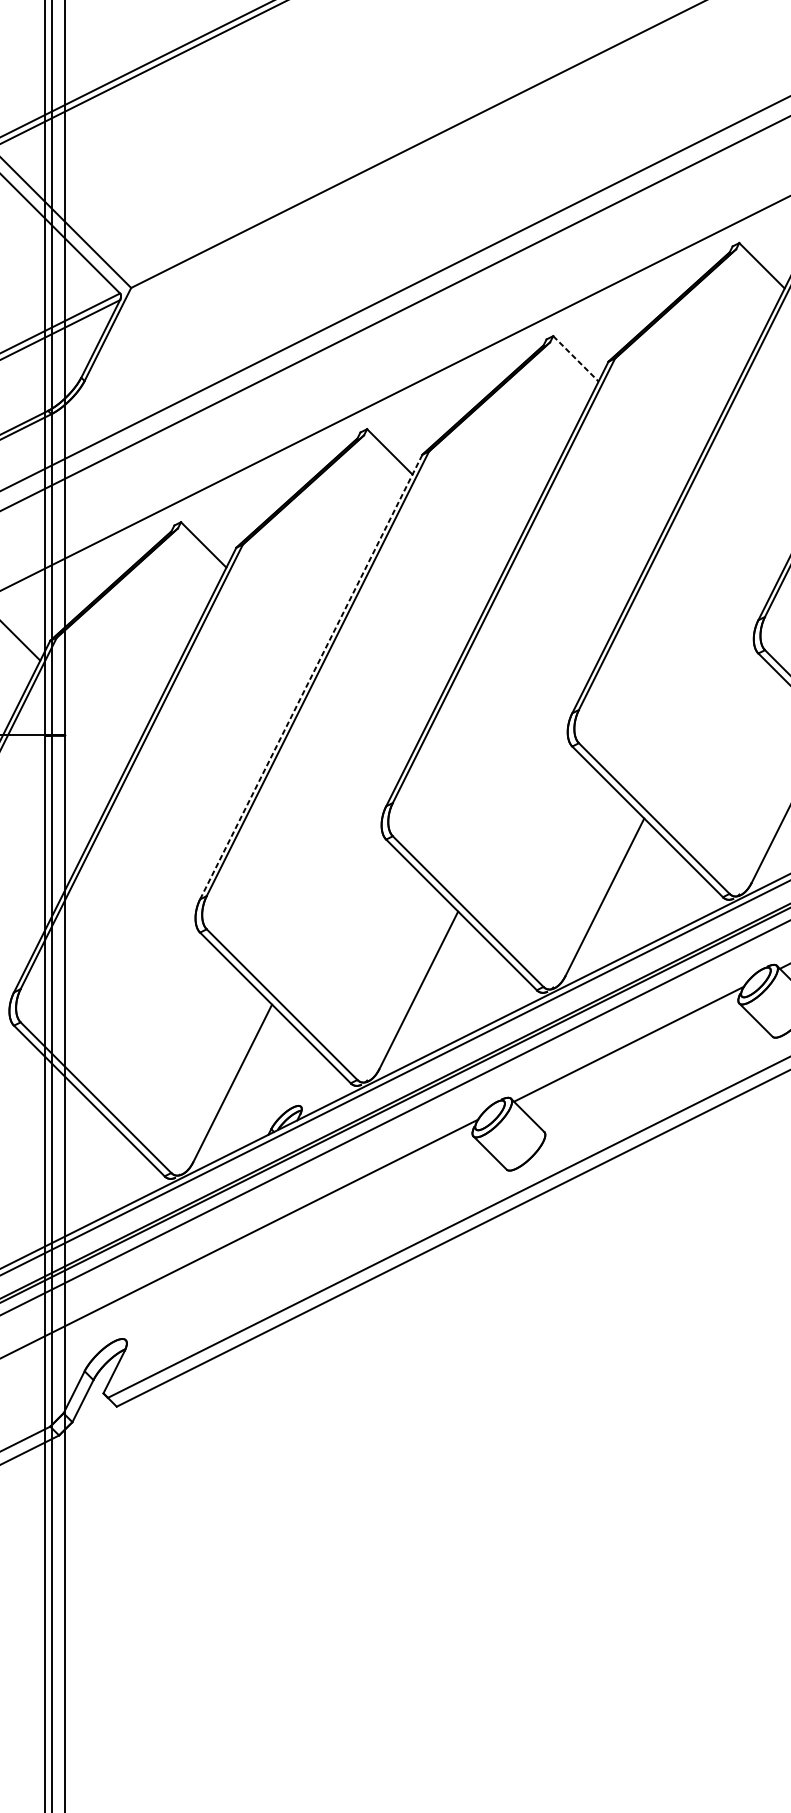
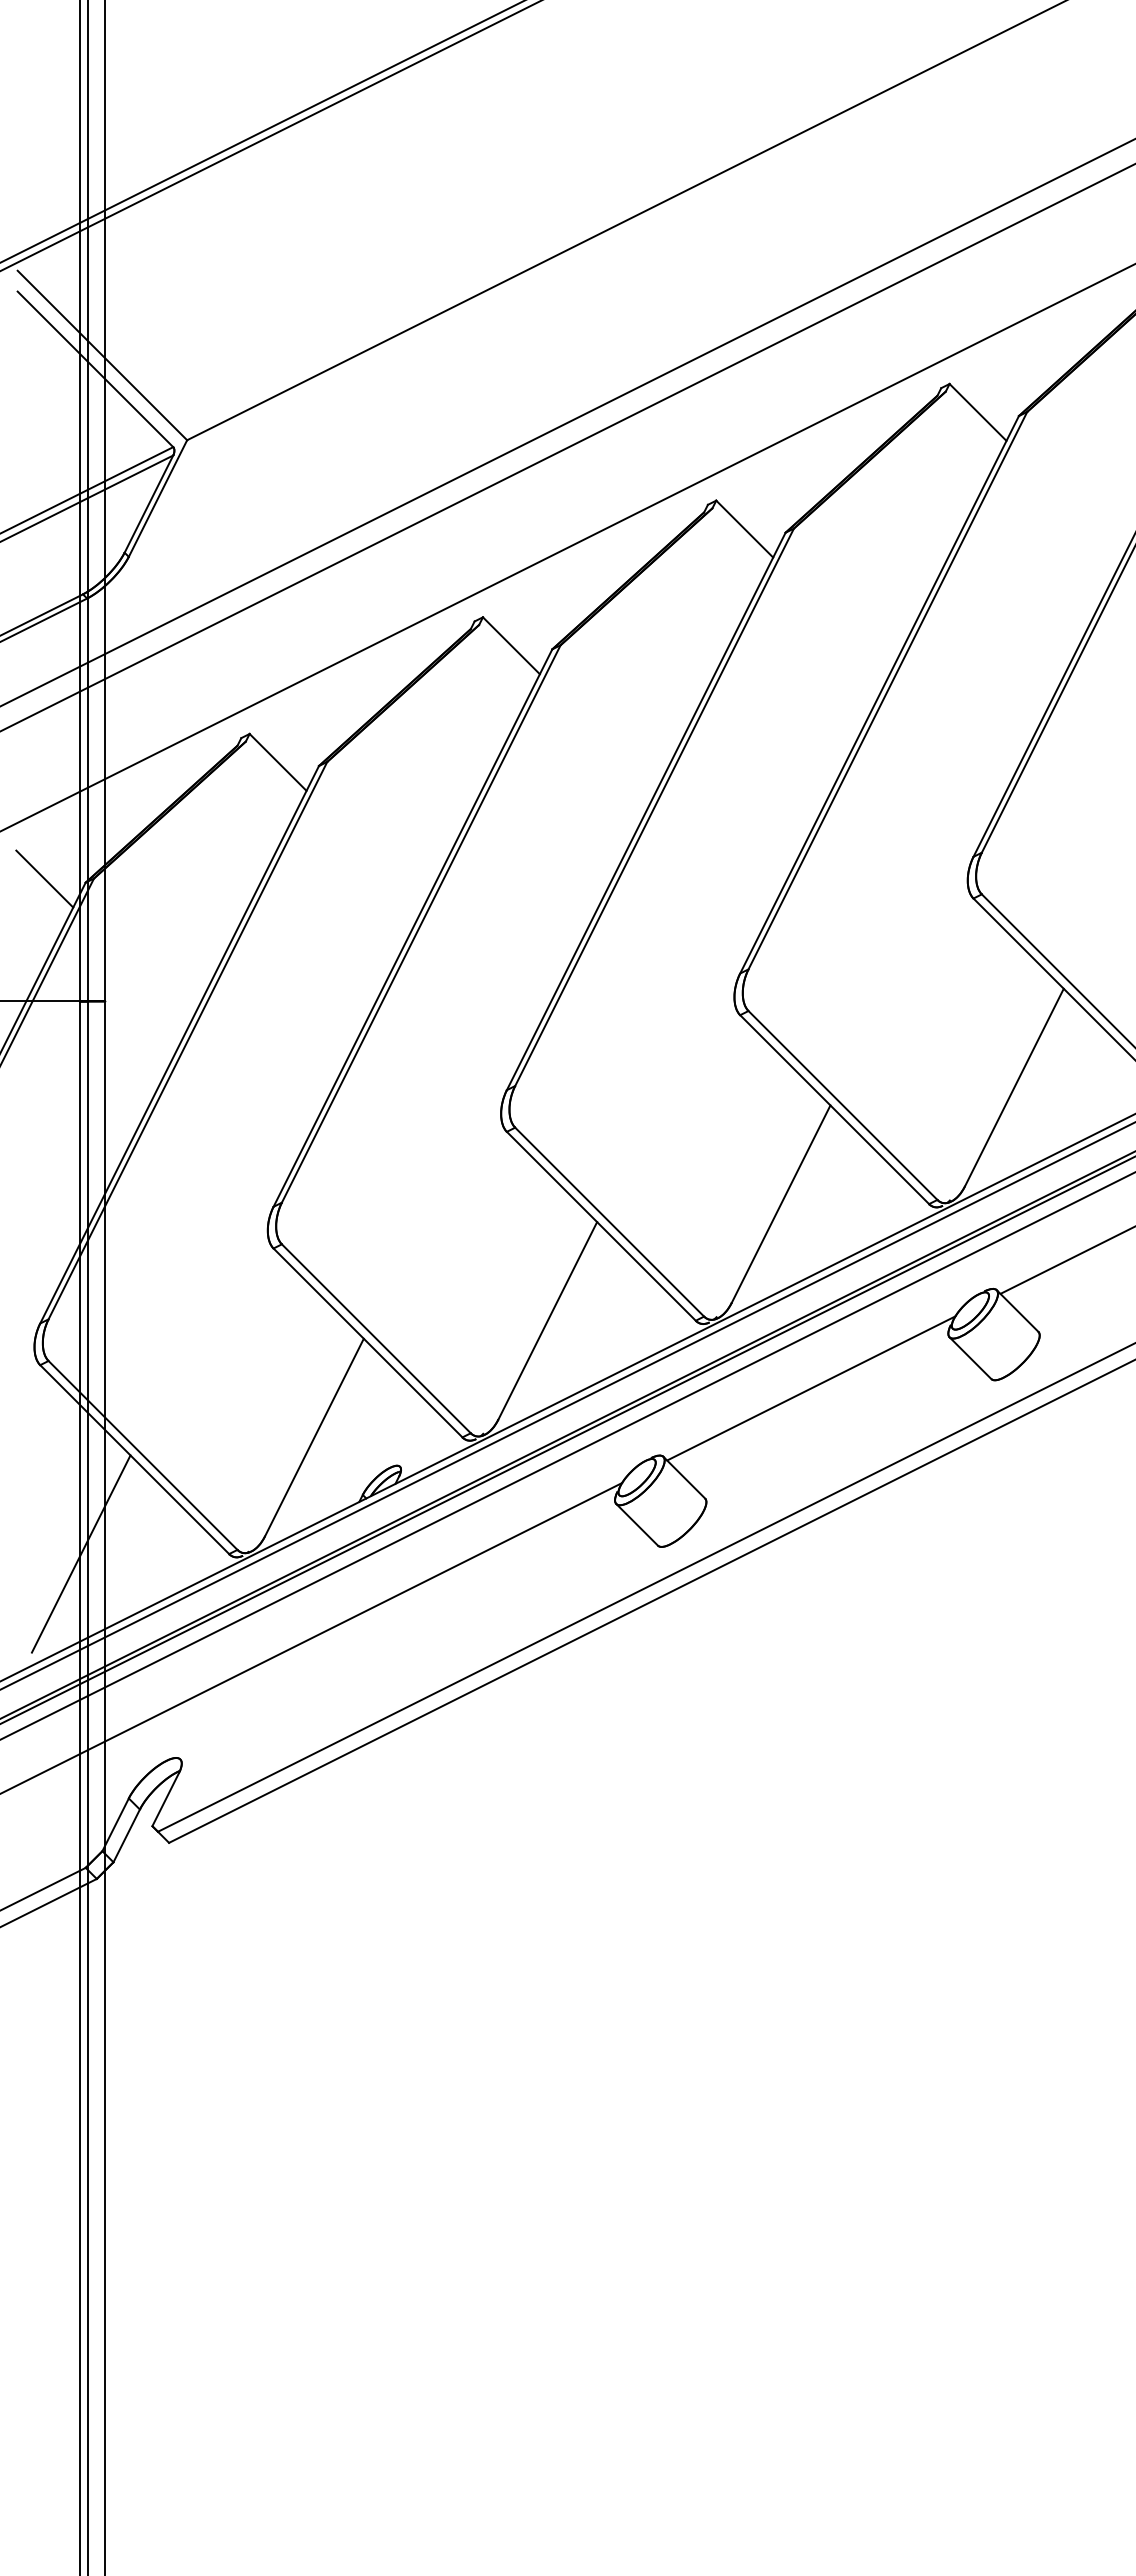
line: (576, 359) -> (745, 529), dashed -> solid
line: (310, 677) -> (412, 928), dashed -> solid
line: (46, 1175) -> (80, 1553), added

